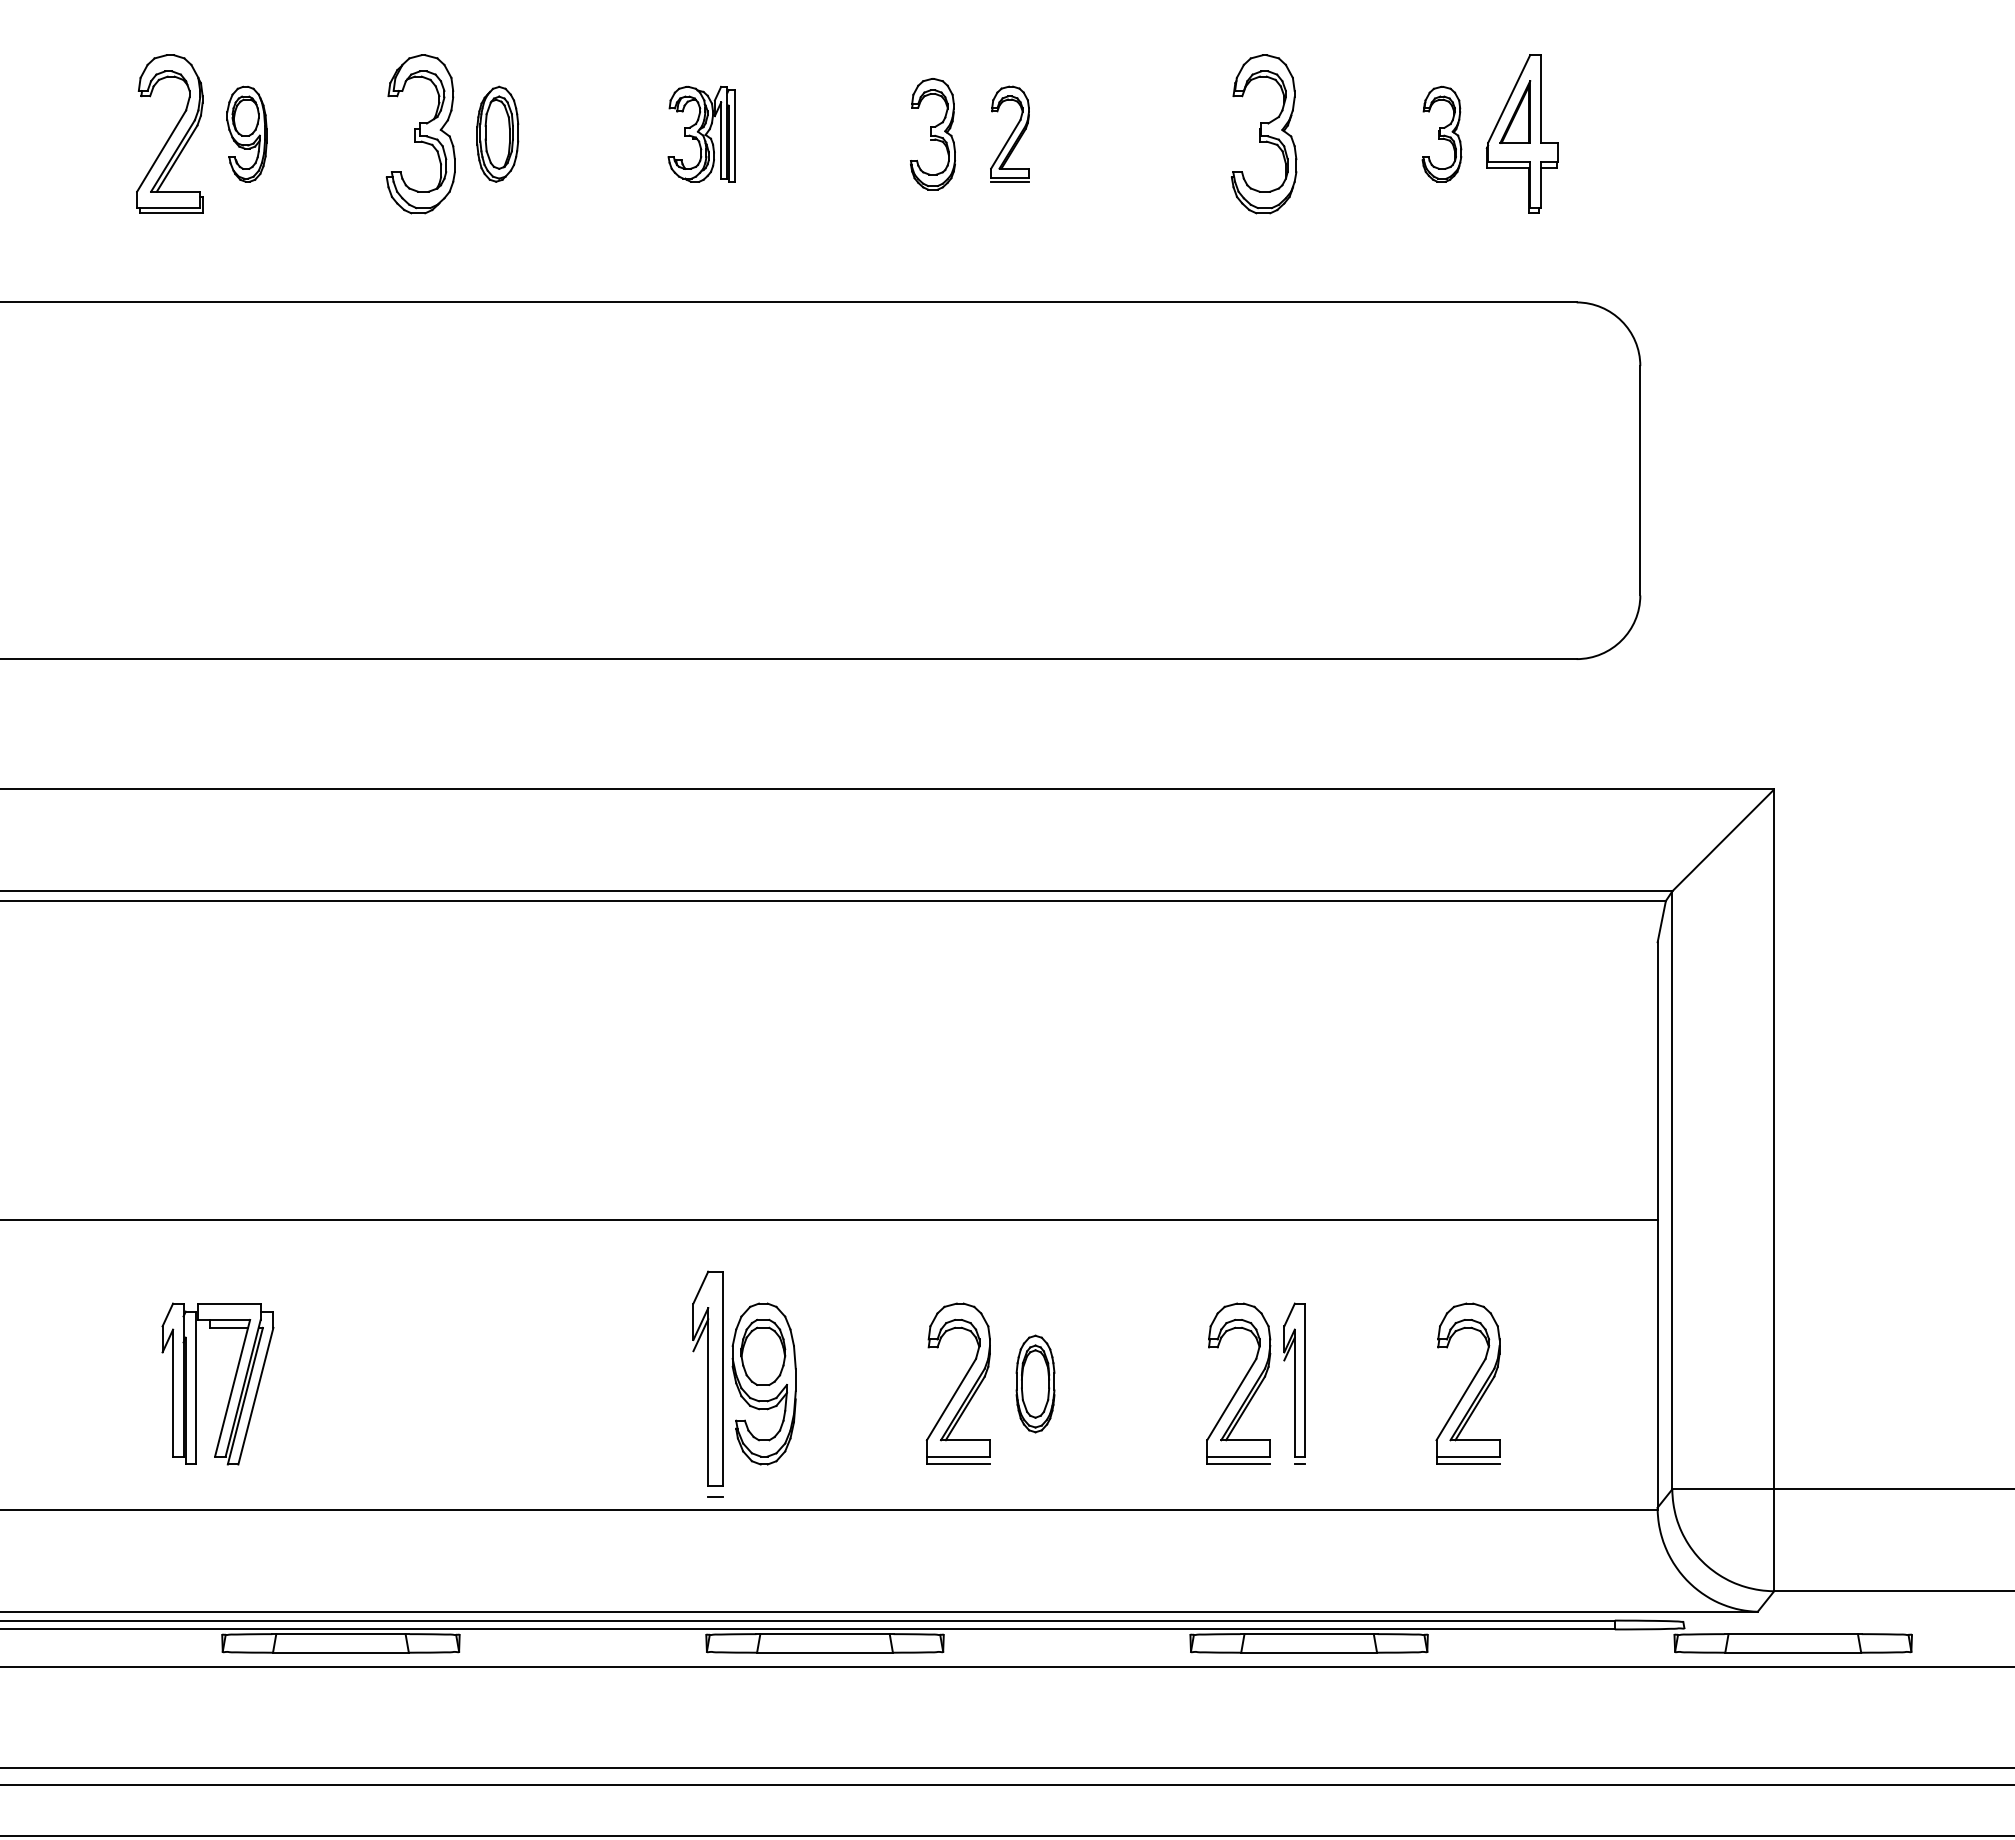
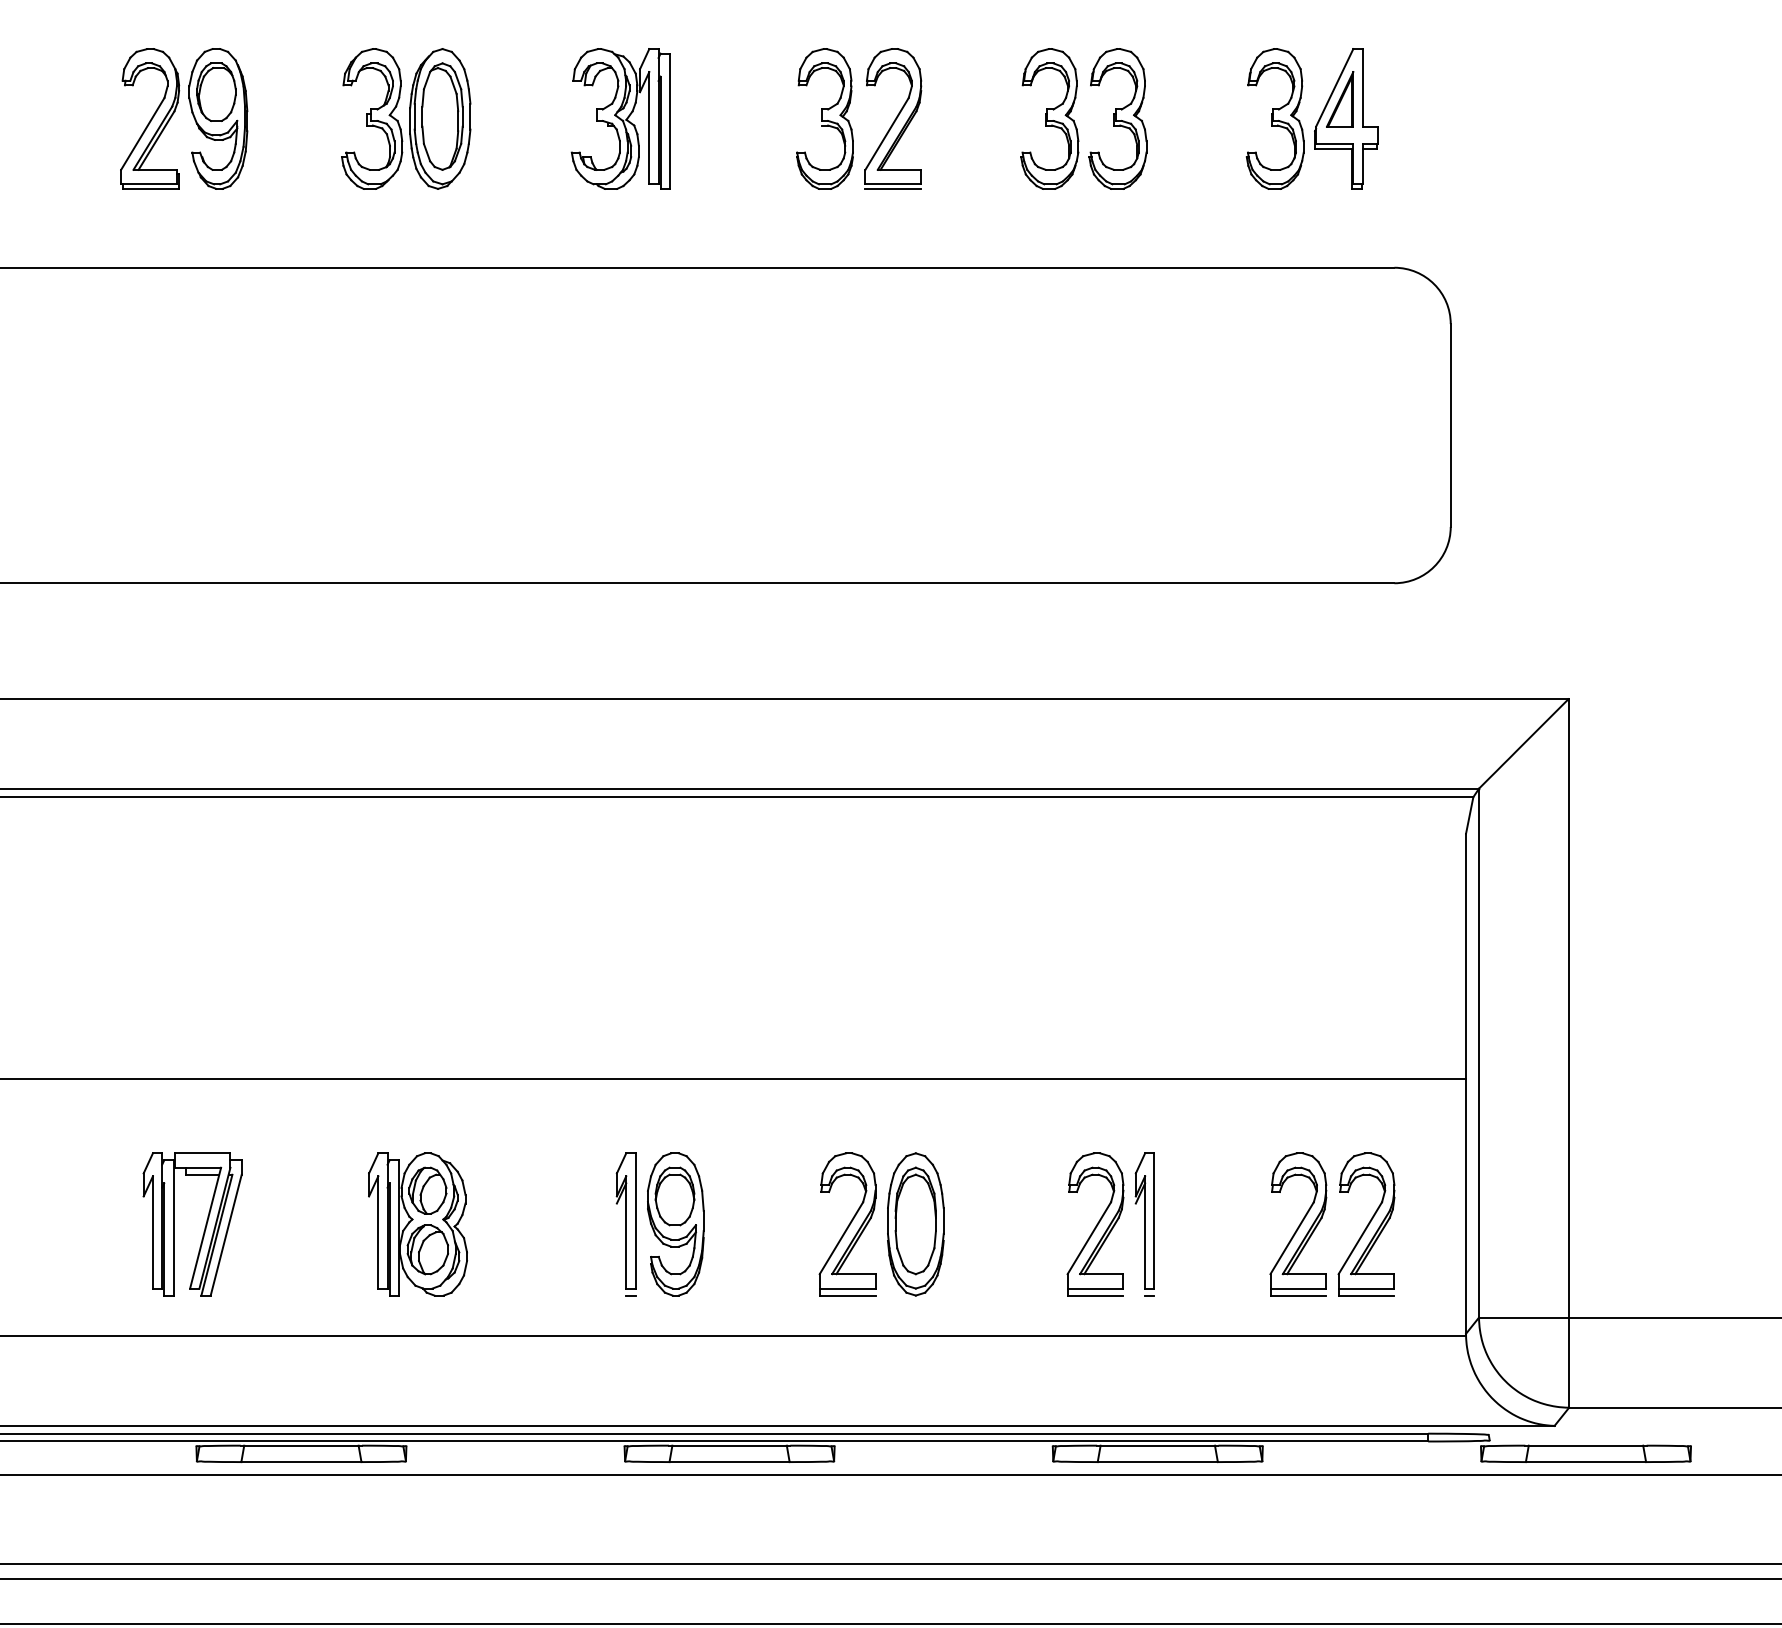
part: (1009, 133) -> (892, 118), size x1.67
part: (246, 134) -> (217, 119), size x1.67
part: (497, 134) -> (439, 119), size x1.67
part: (701, 134) -> (620, 119), size x1.67
part: (932, 134) -> (824, 119), size x1.43
part: (1186, 134) -> (1049, 119), added
part: (1441, 134) -> (1274, 119), size x1.67
part: (472, 1383) -> (417, 1223), added
part: (707, 1383) -> (625, 1223), size x0.71
part: (1035, 1383) -> (915, 1223), size x1.67
part: (1544, 1383) -> (1365, 1223), added

